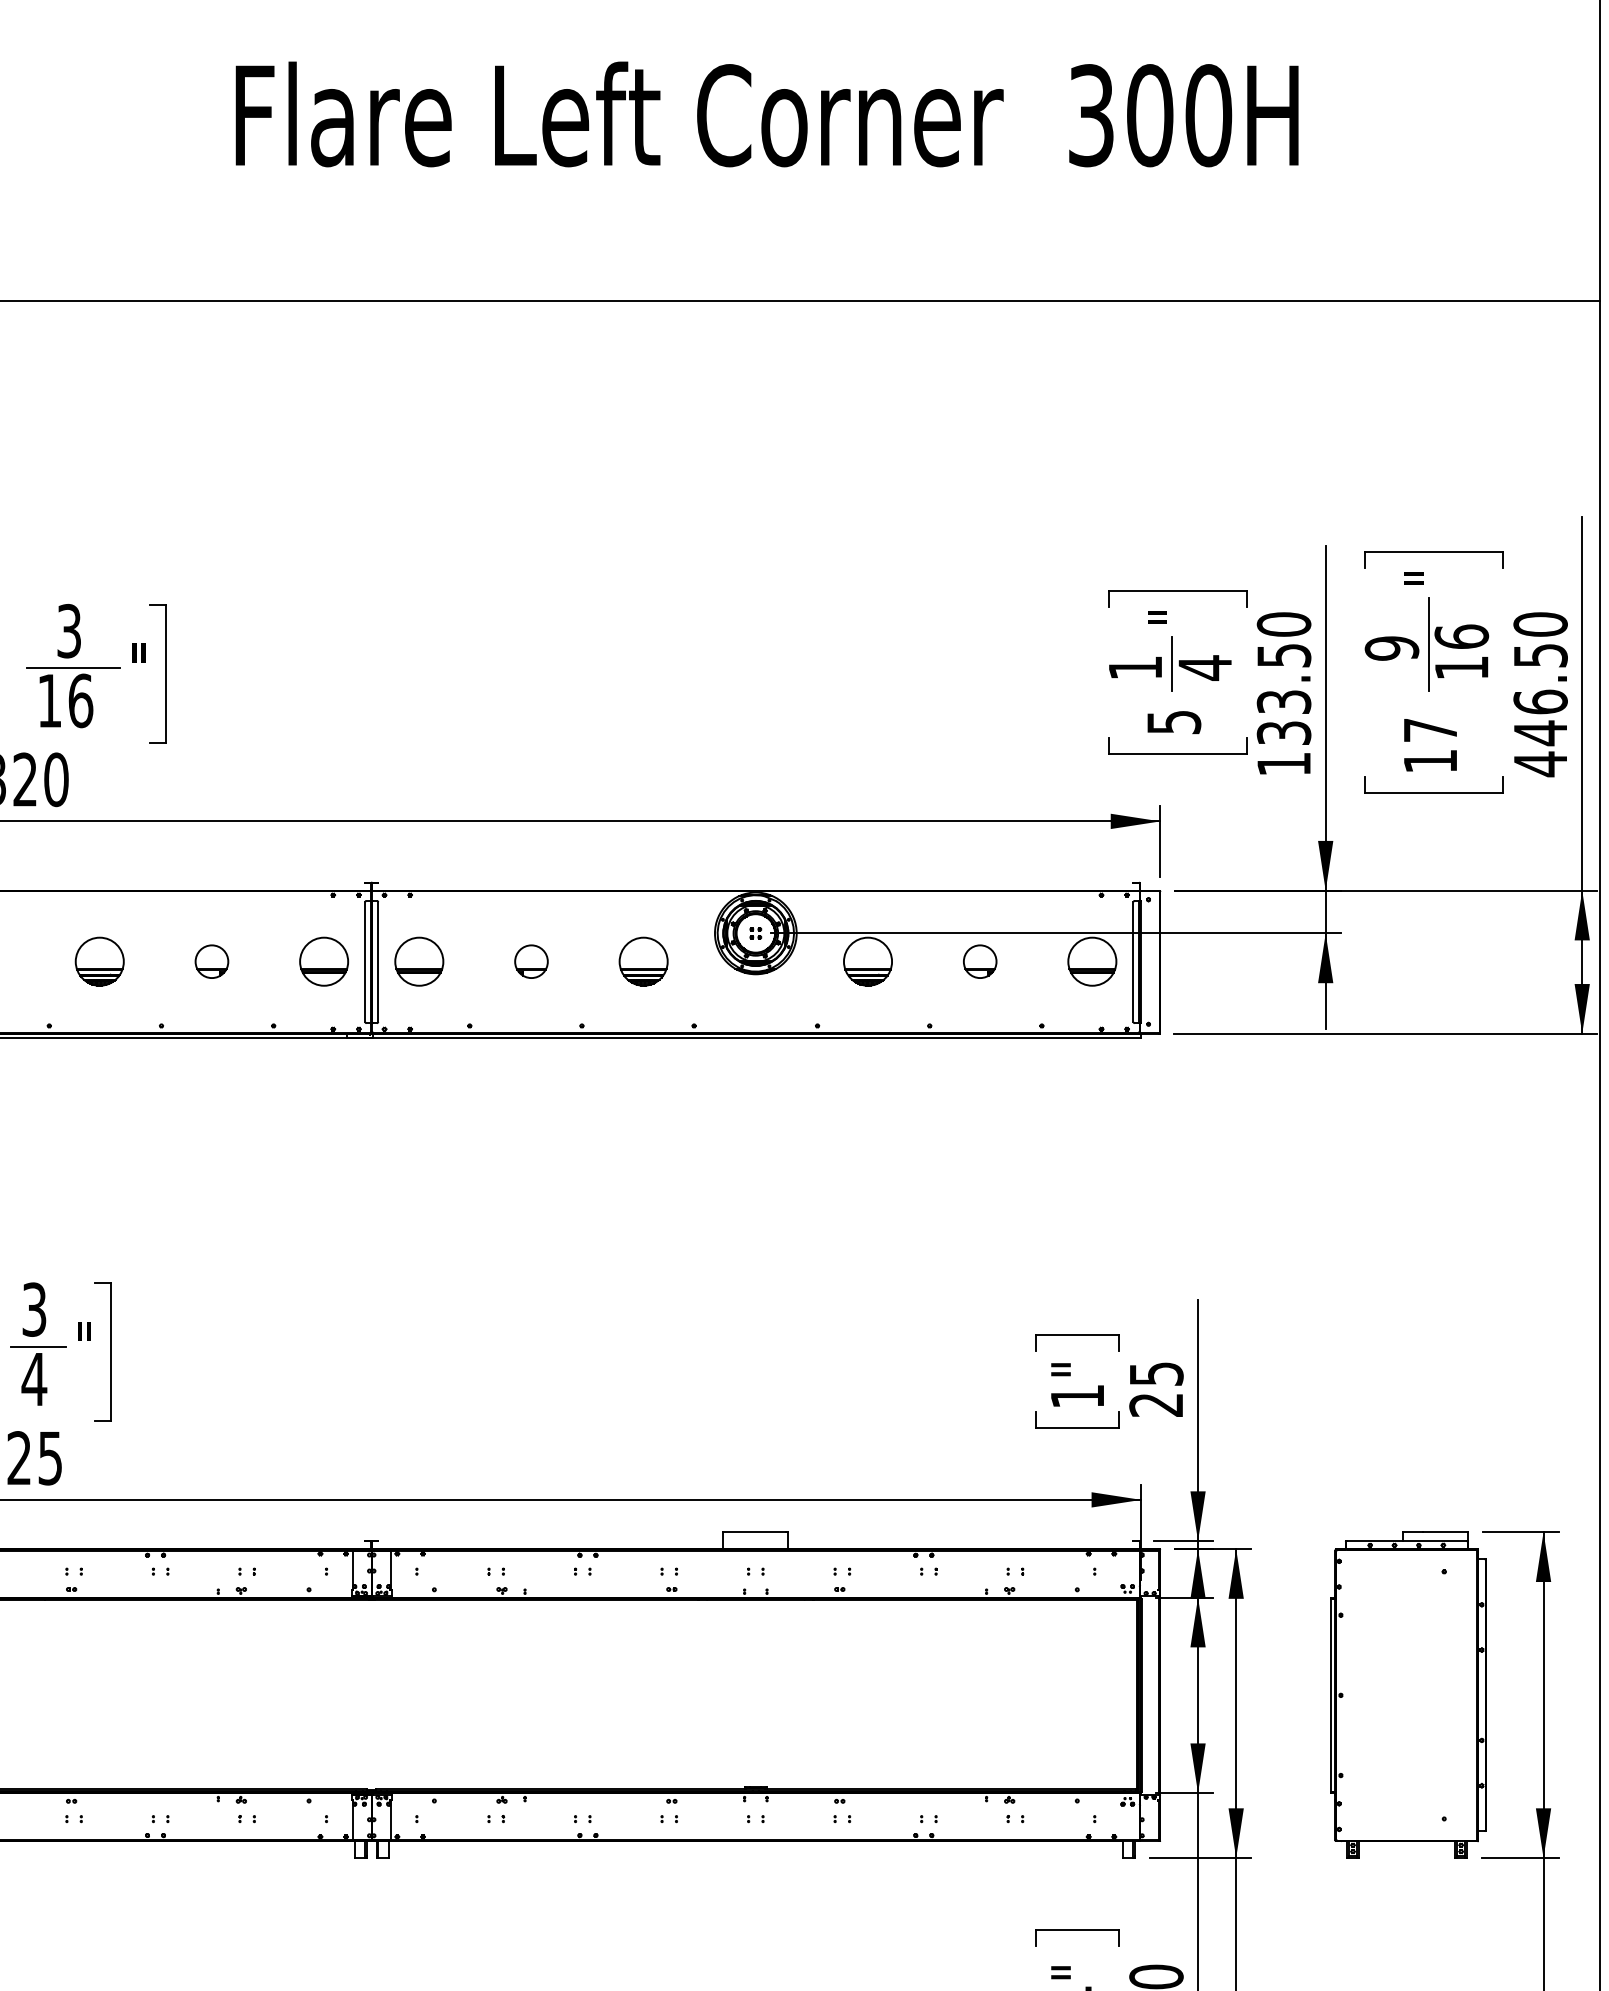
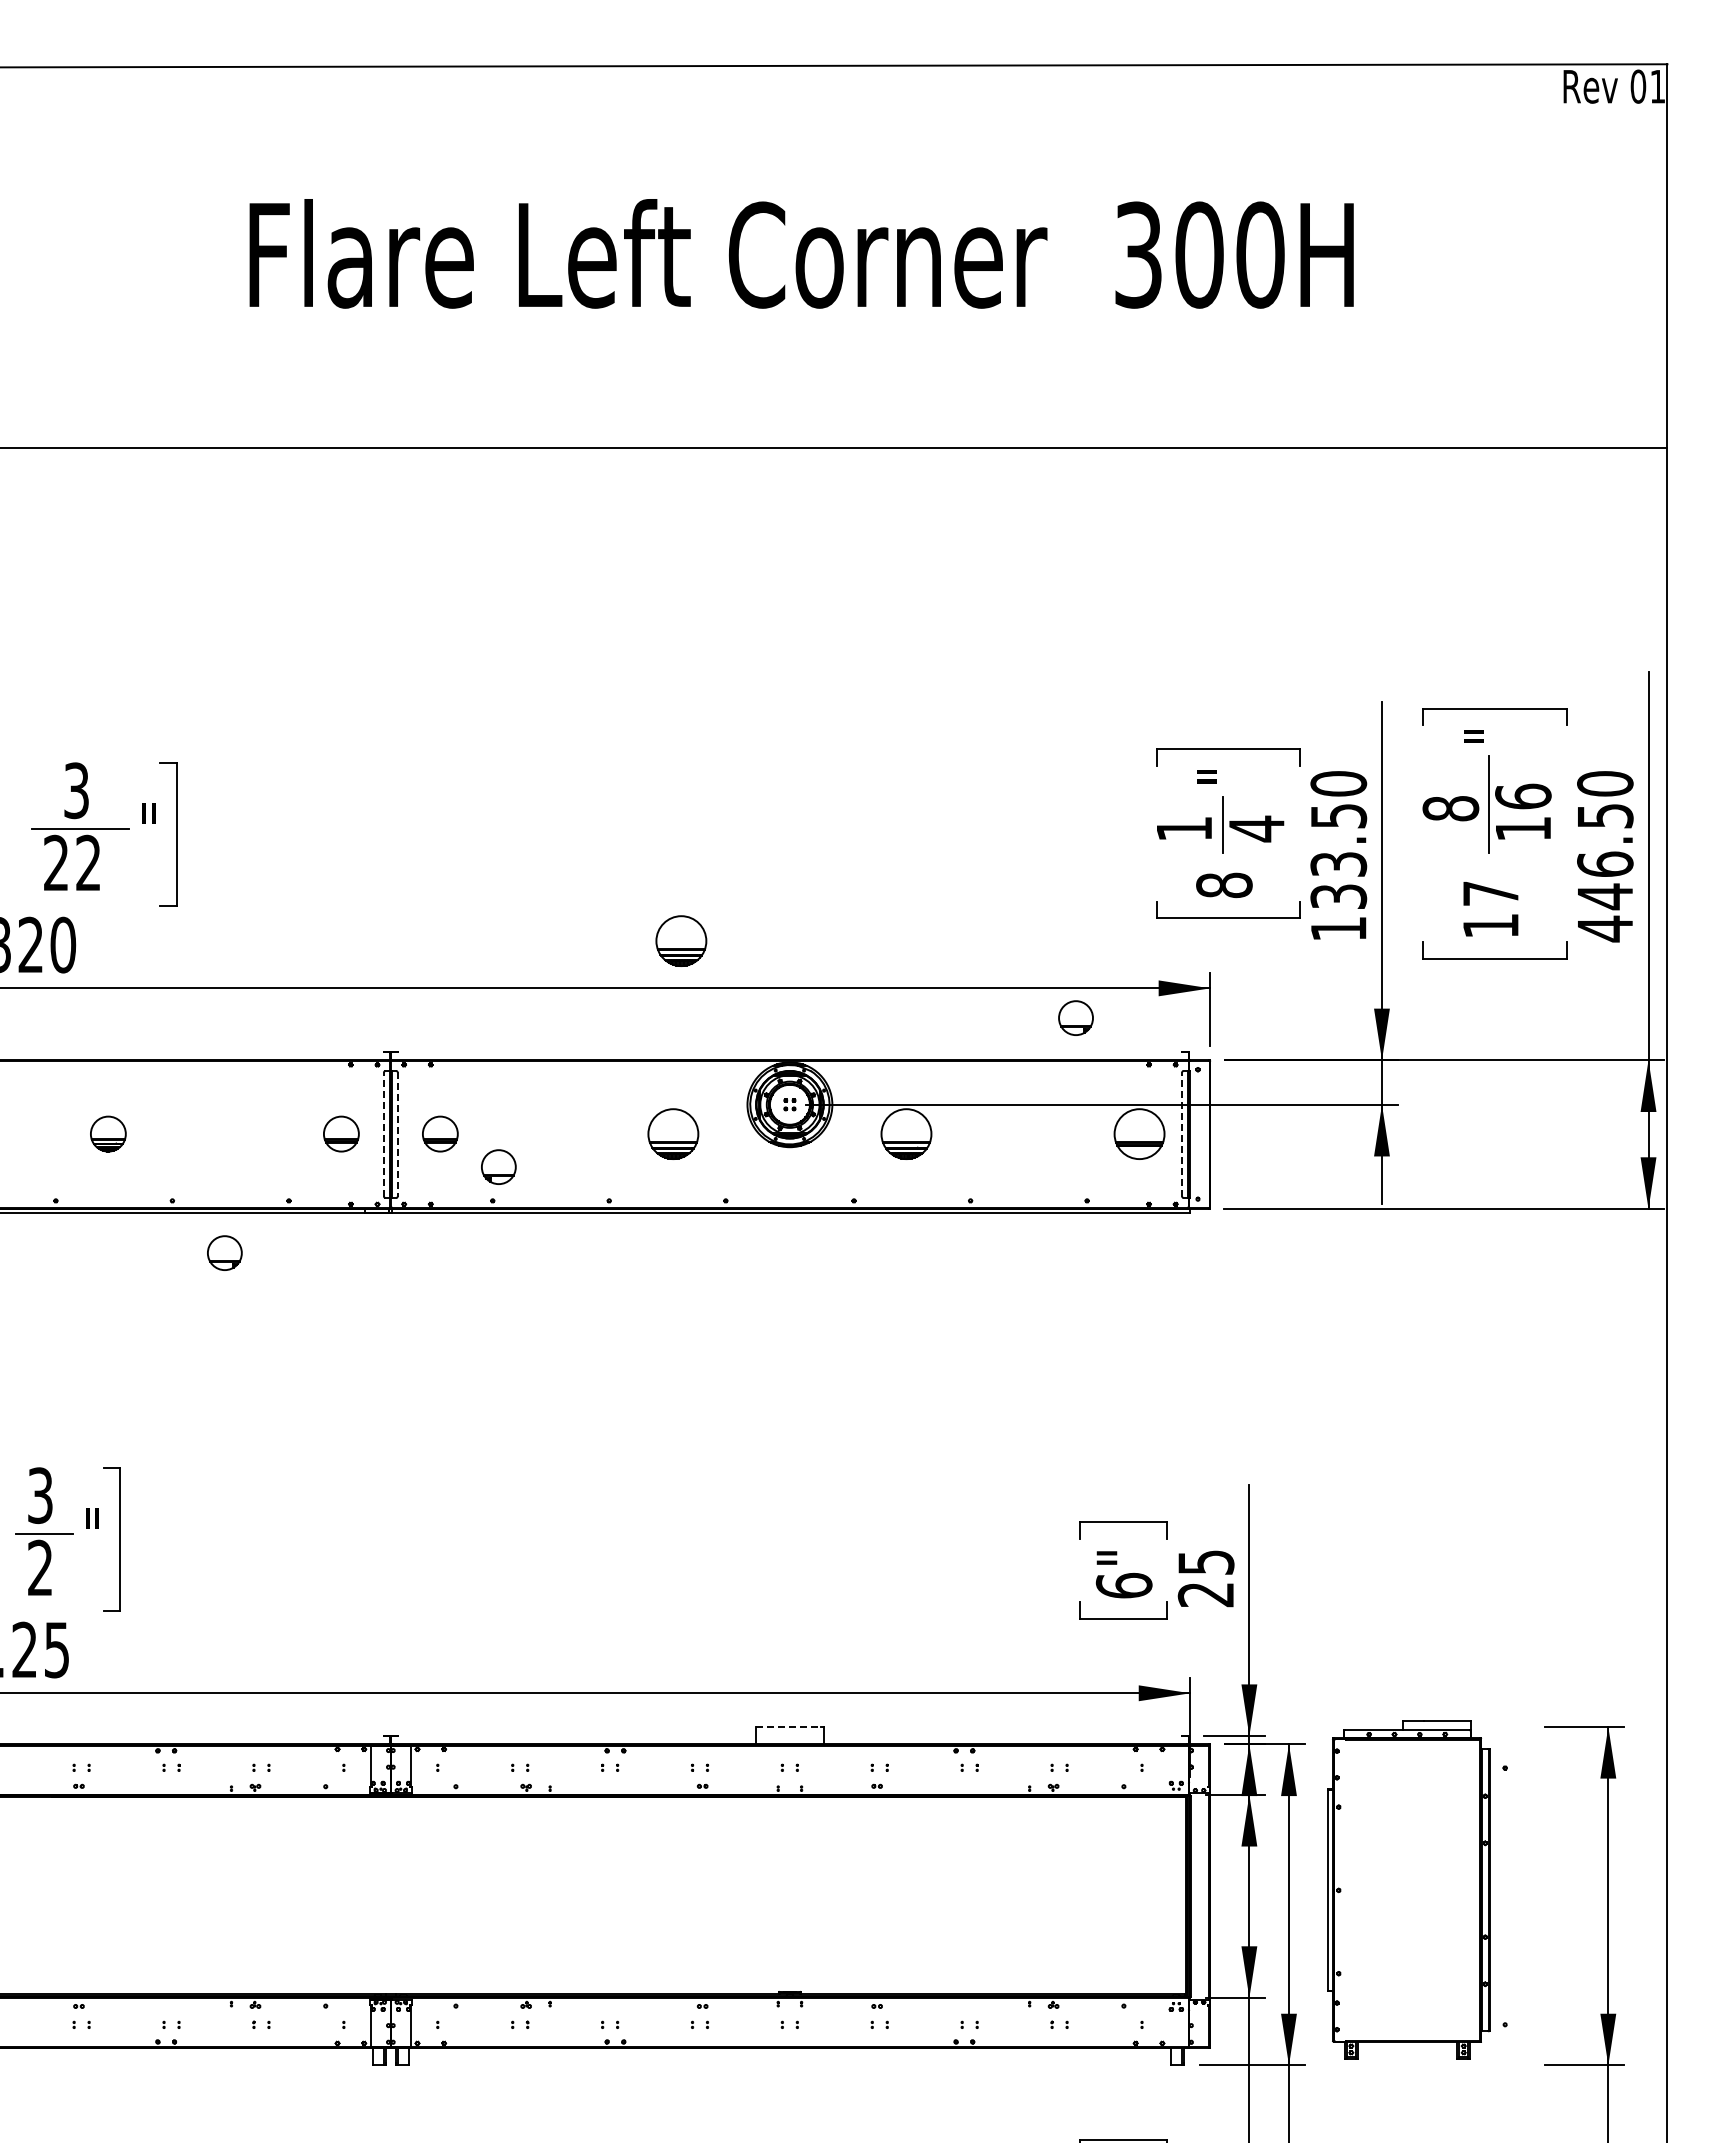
text: (1391, 648) -> (1450, 808), 9 -> 8
text: (65, 700) -> (72, 862), 16 -> 22
text: (1174, 722) -> (1224, 885), 5 -> 8
part: (651, 775) -> (681, 940), added
part: (99, 961) -> (108, 1133), size x0.7
part: (211, 961) -> (224, 1252), moved
part: (324, 961) -> (341, 1133), size x0.7
line: (365, 961) -> (384, 1133), solid -> dashed
part: (419, 961) -> (440, 1133), size x0.7
part: (531, 961) -> (498, 1166), moved
part: (979, 961) -> (1075, 1017), moved
line: (1133, 961) -> (1182, 1133), solid -> dashed
line: (378, 962) -> (397, 1134), solid -> dashed
text: (34, 1378) -> (40, 1567), 4 -> 2
text: (1076, 1396) -> (1123, 1585), 1" -> 6"
line: (754, 1531) -> (788, 1726), solid -> dashed
part: (1408, 1694) -> (1408, 1889), moved

